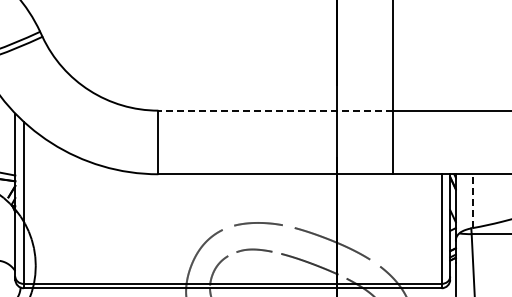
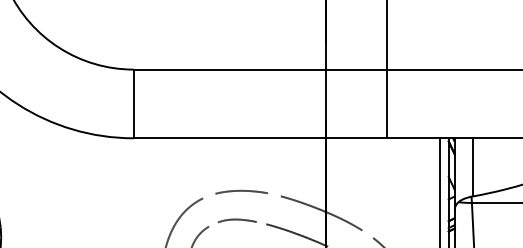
line: (275, 110) -> (260, 69), dashed -> solid
line: (472, 201) -> (472, 167), dashed -> solid

